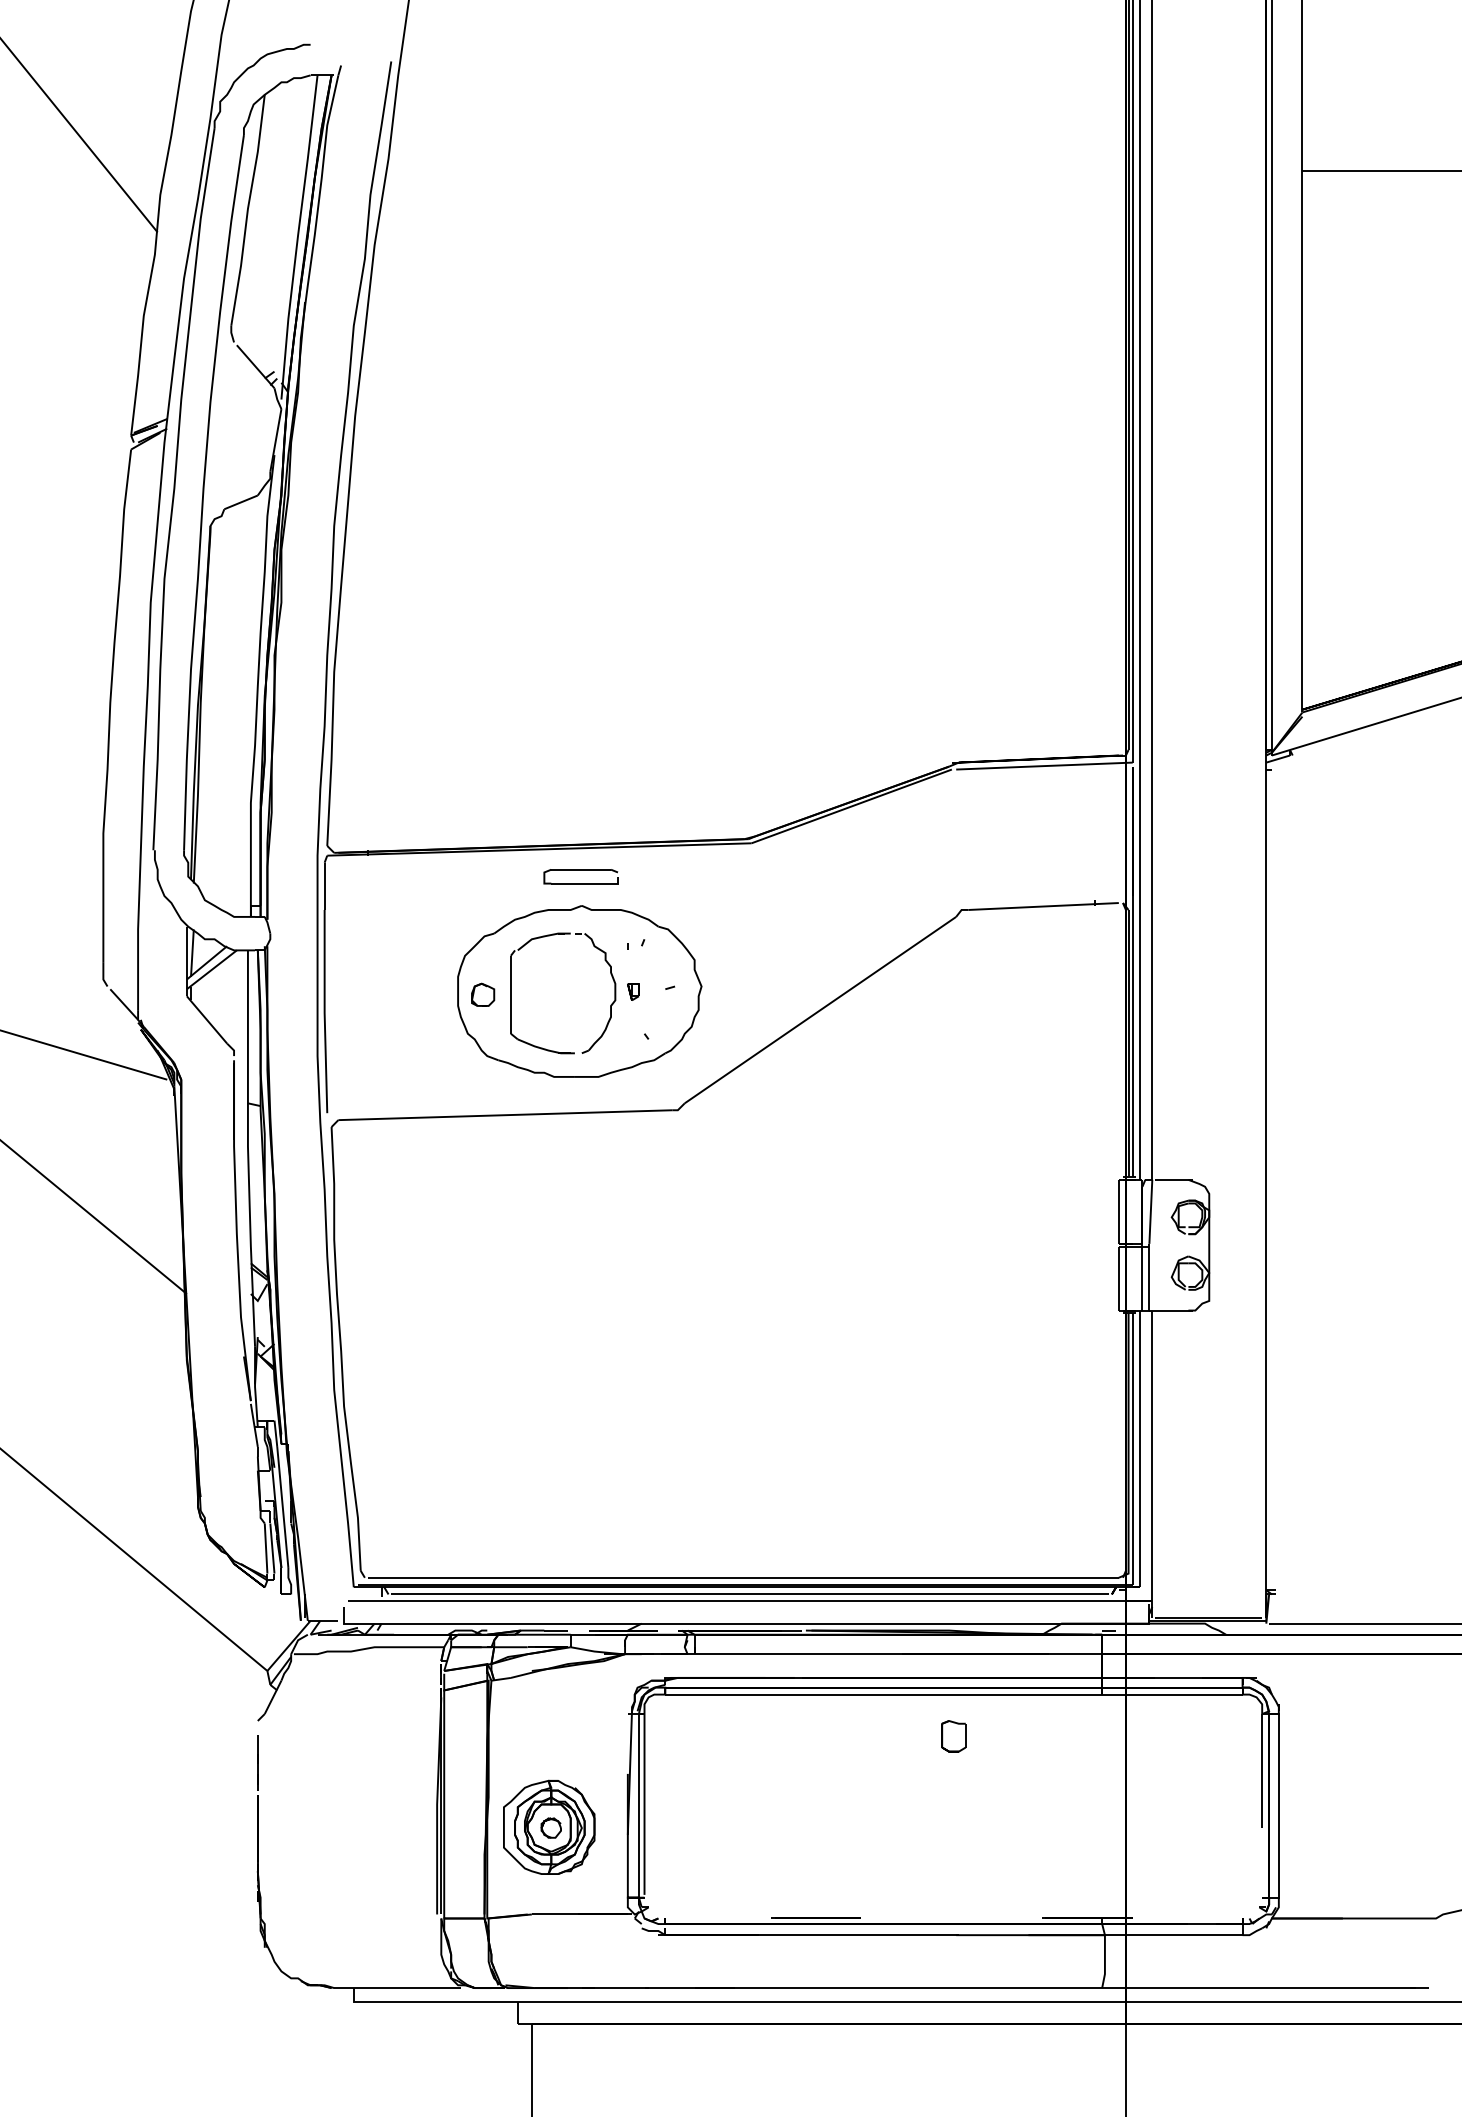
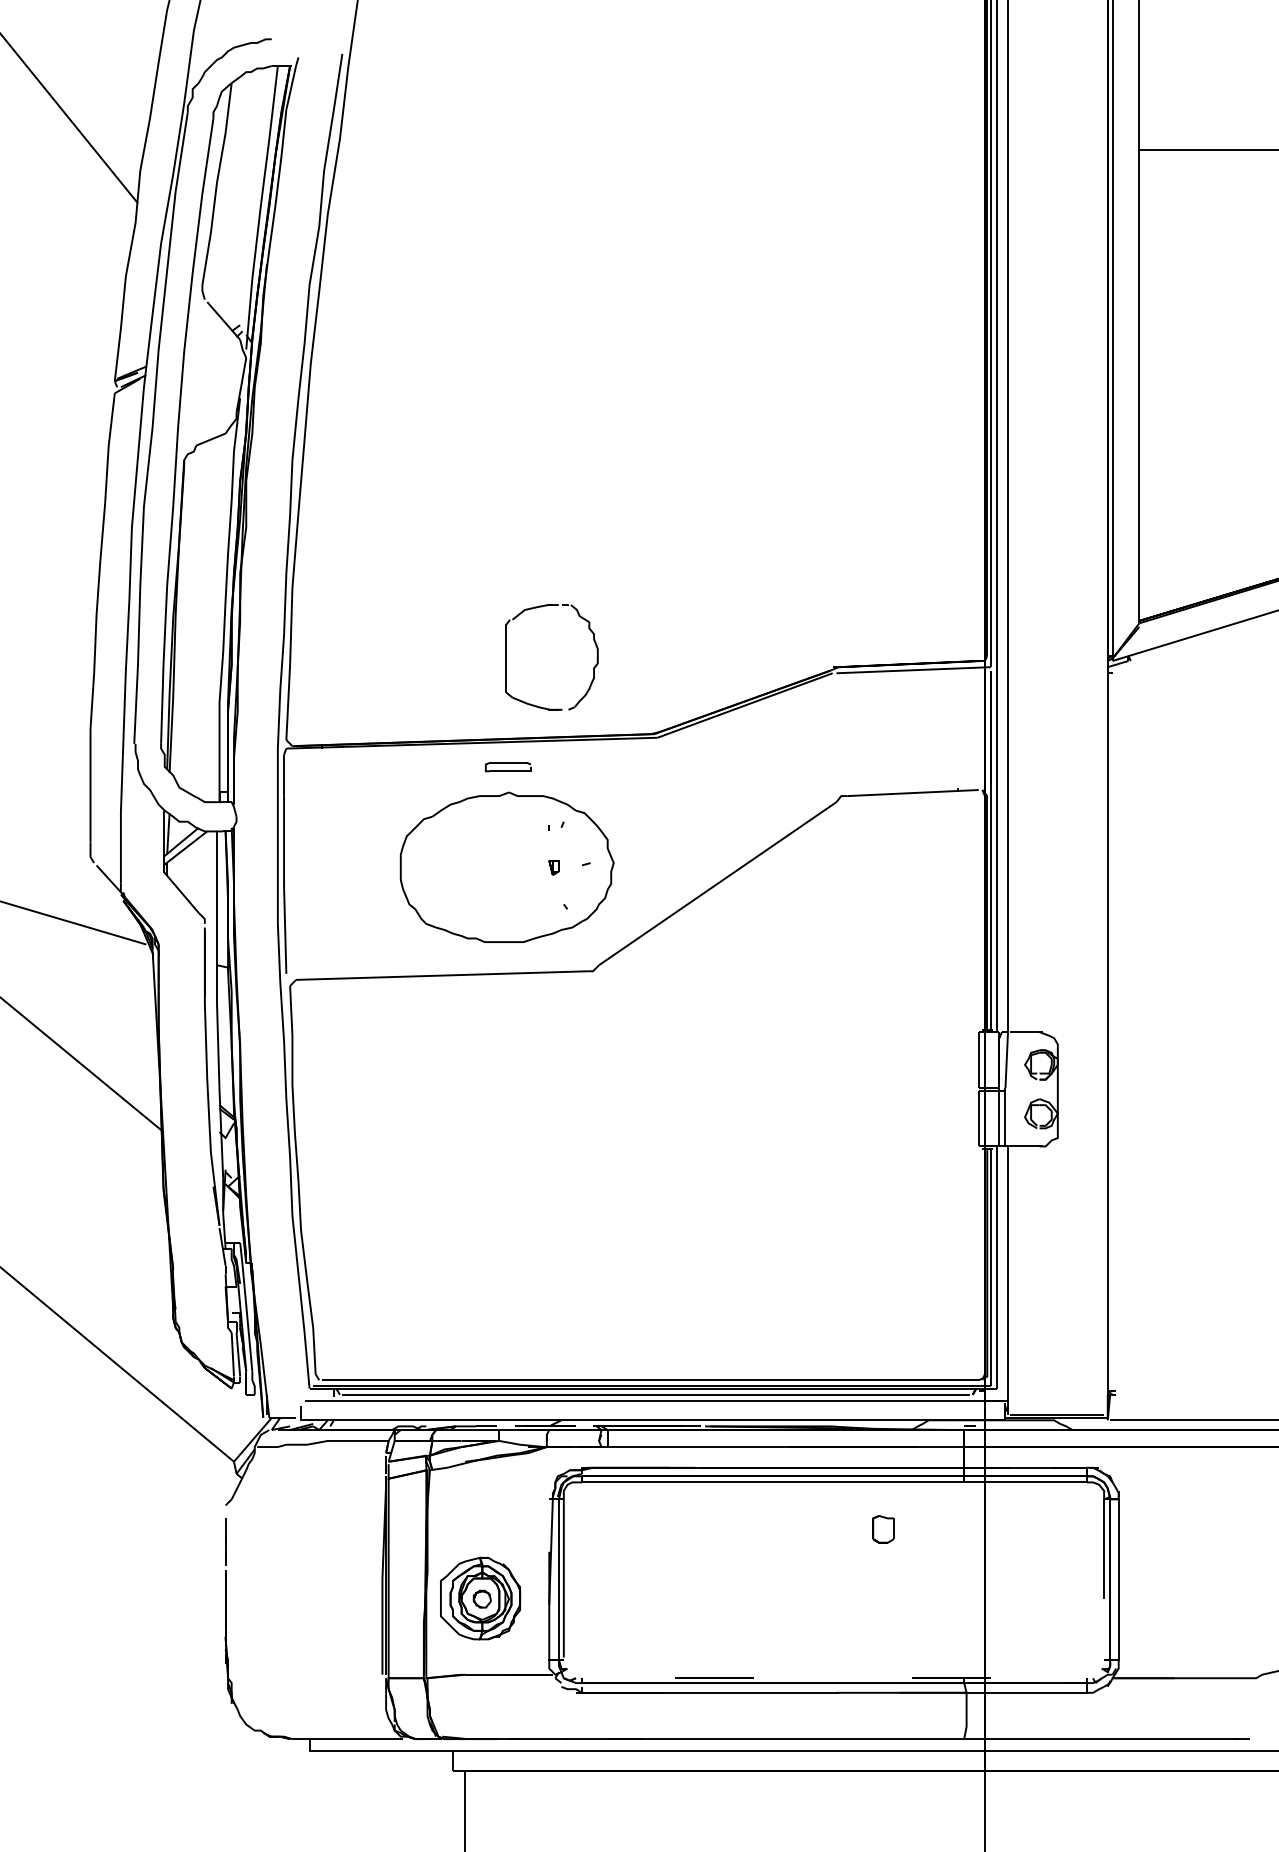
part: (580, 876) -> (507, 766), size x0.7
part: (483, 994) -> (423, 870), removed
part: (610, 1004) -> (593, 667), moved
part: (953, 1736) -> (883, 1529), moved

